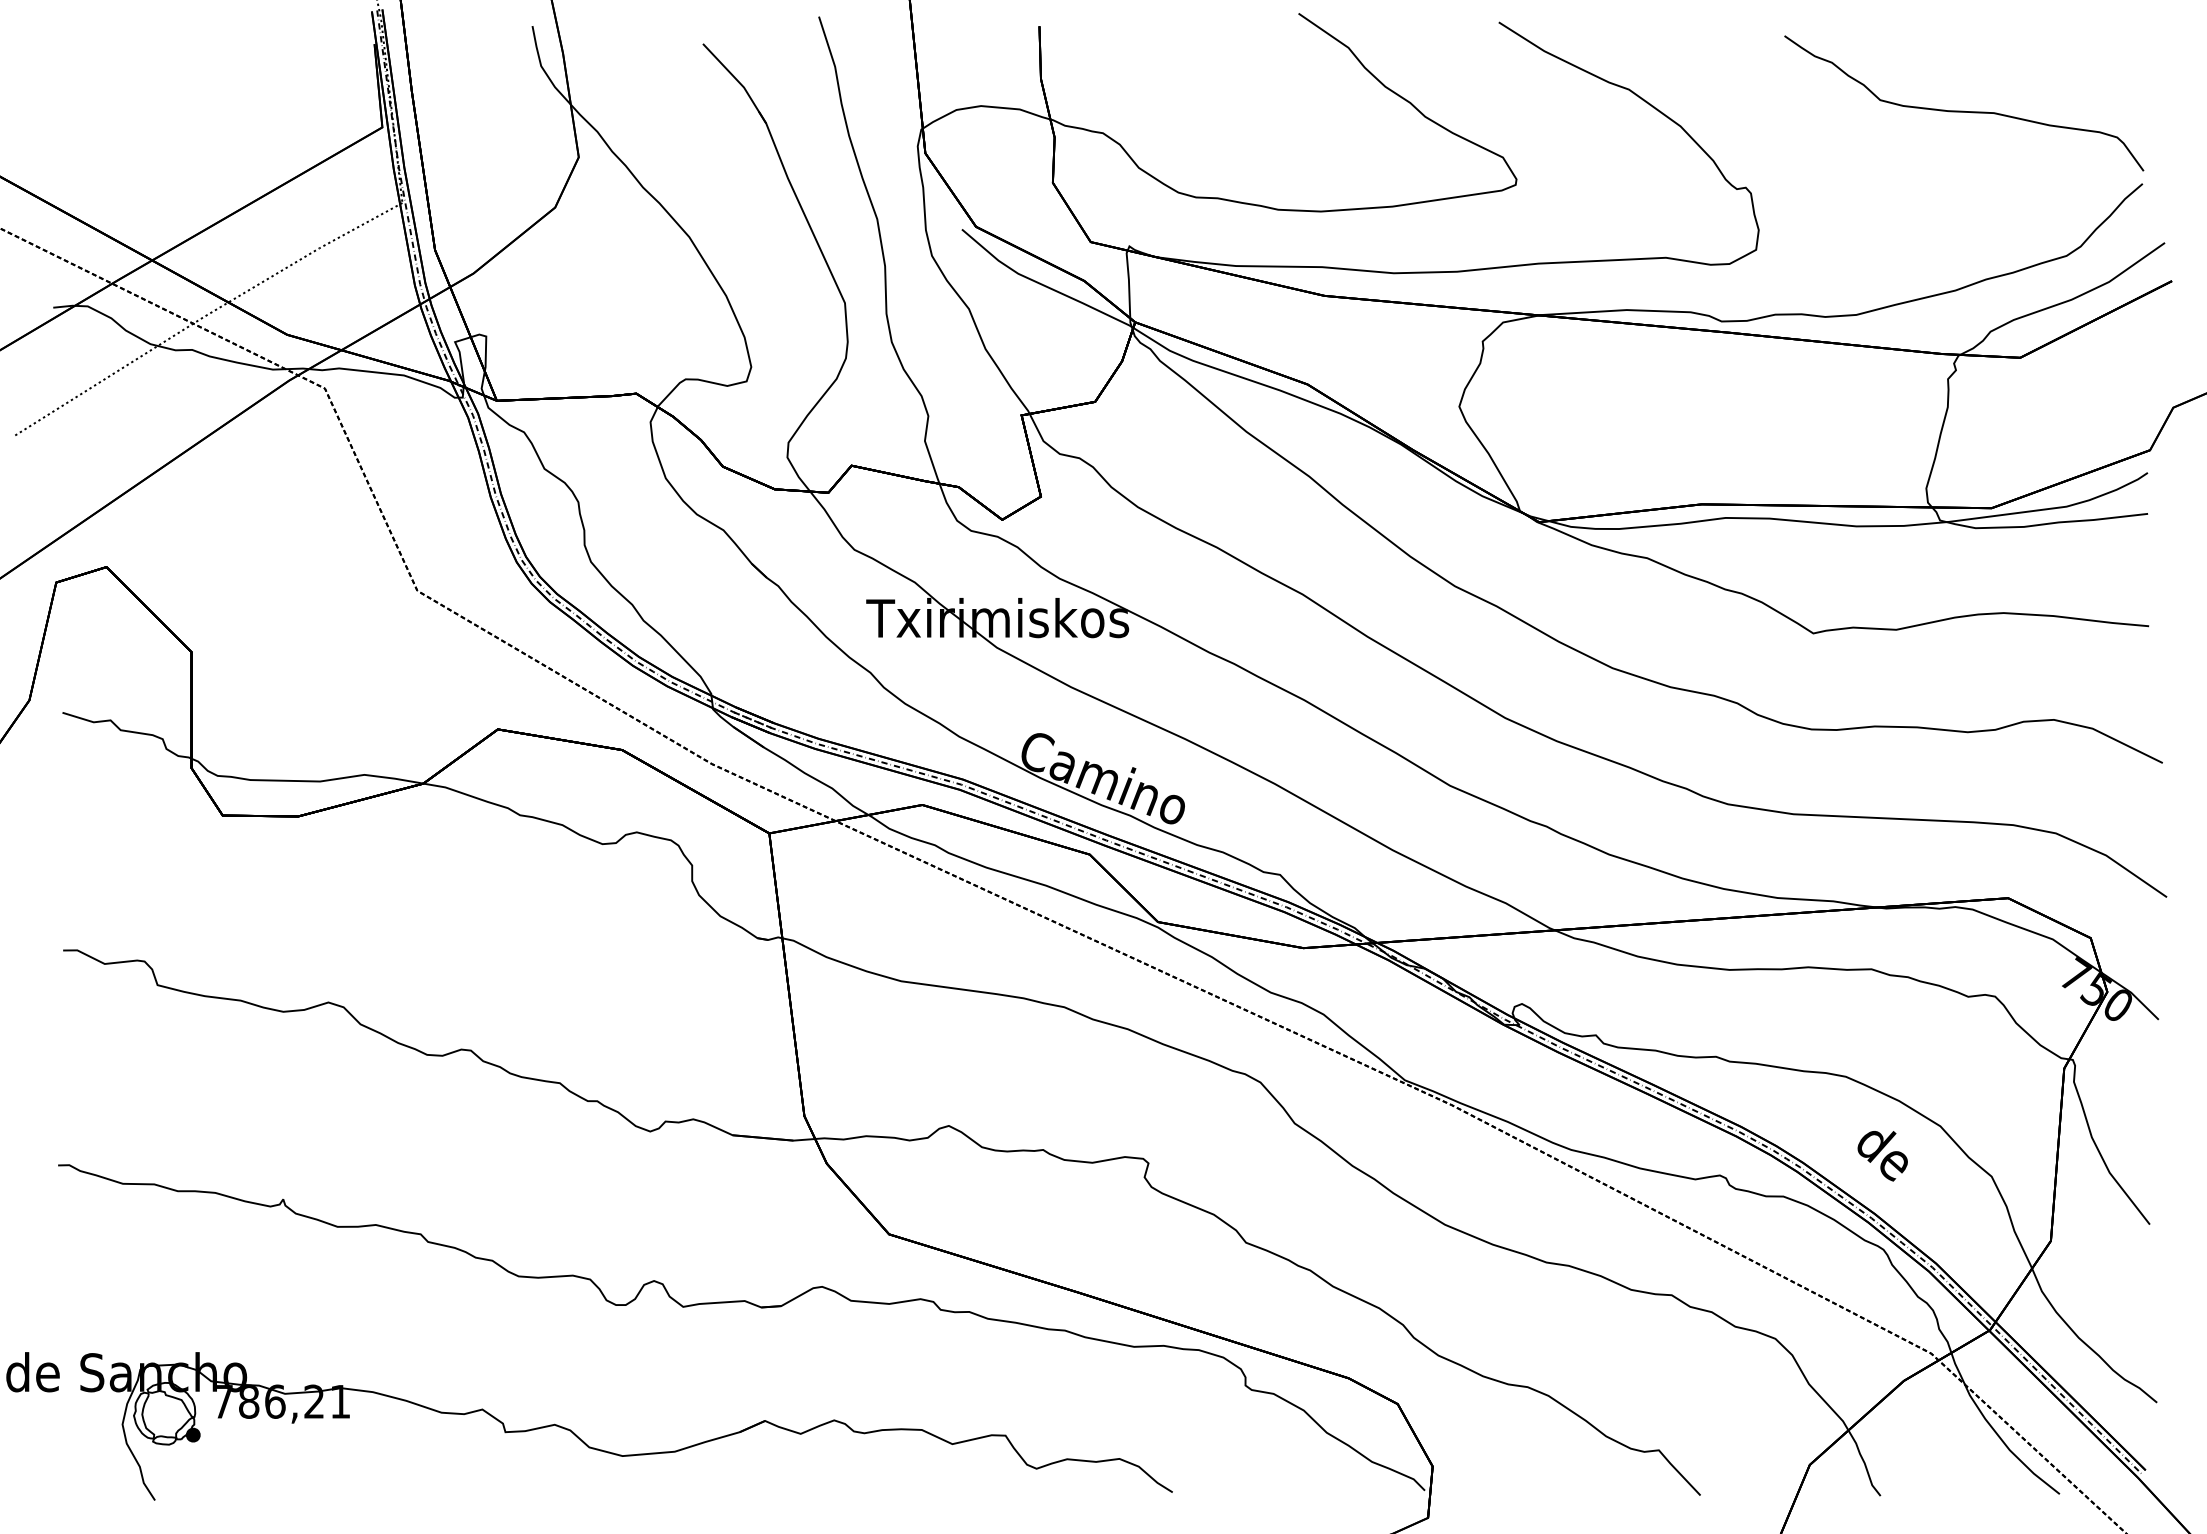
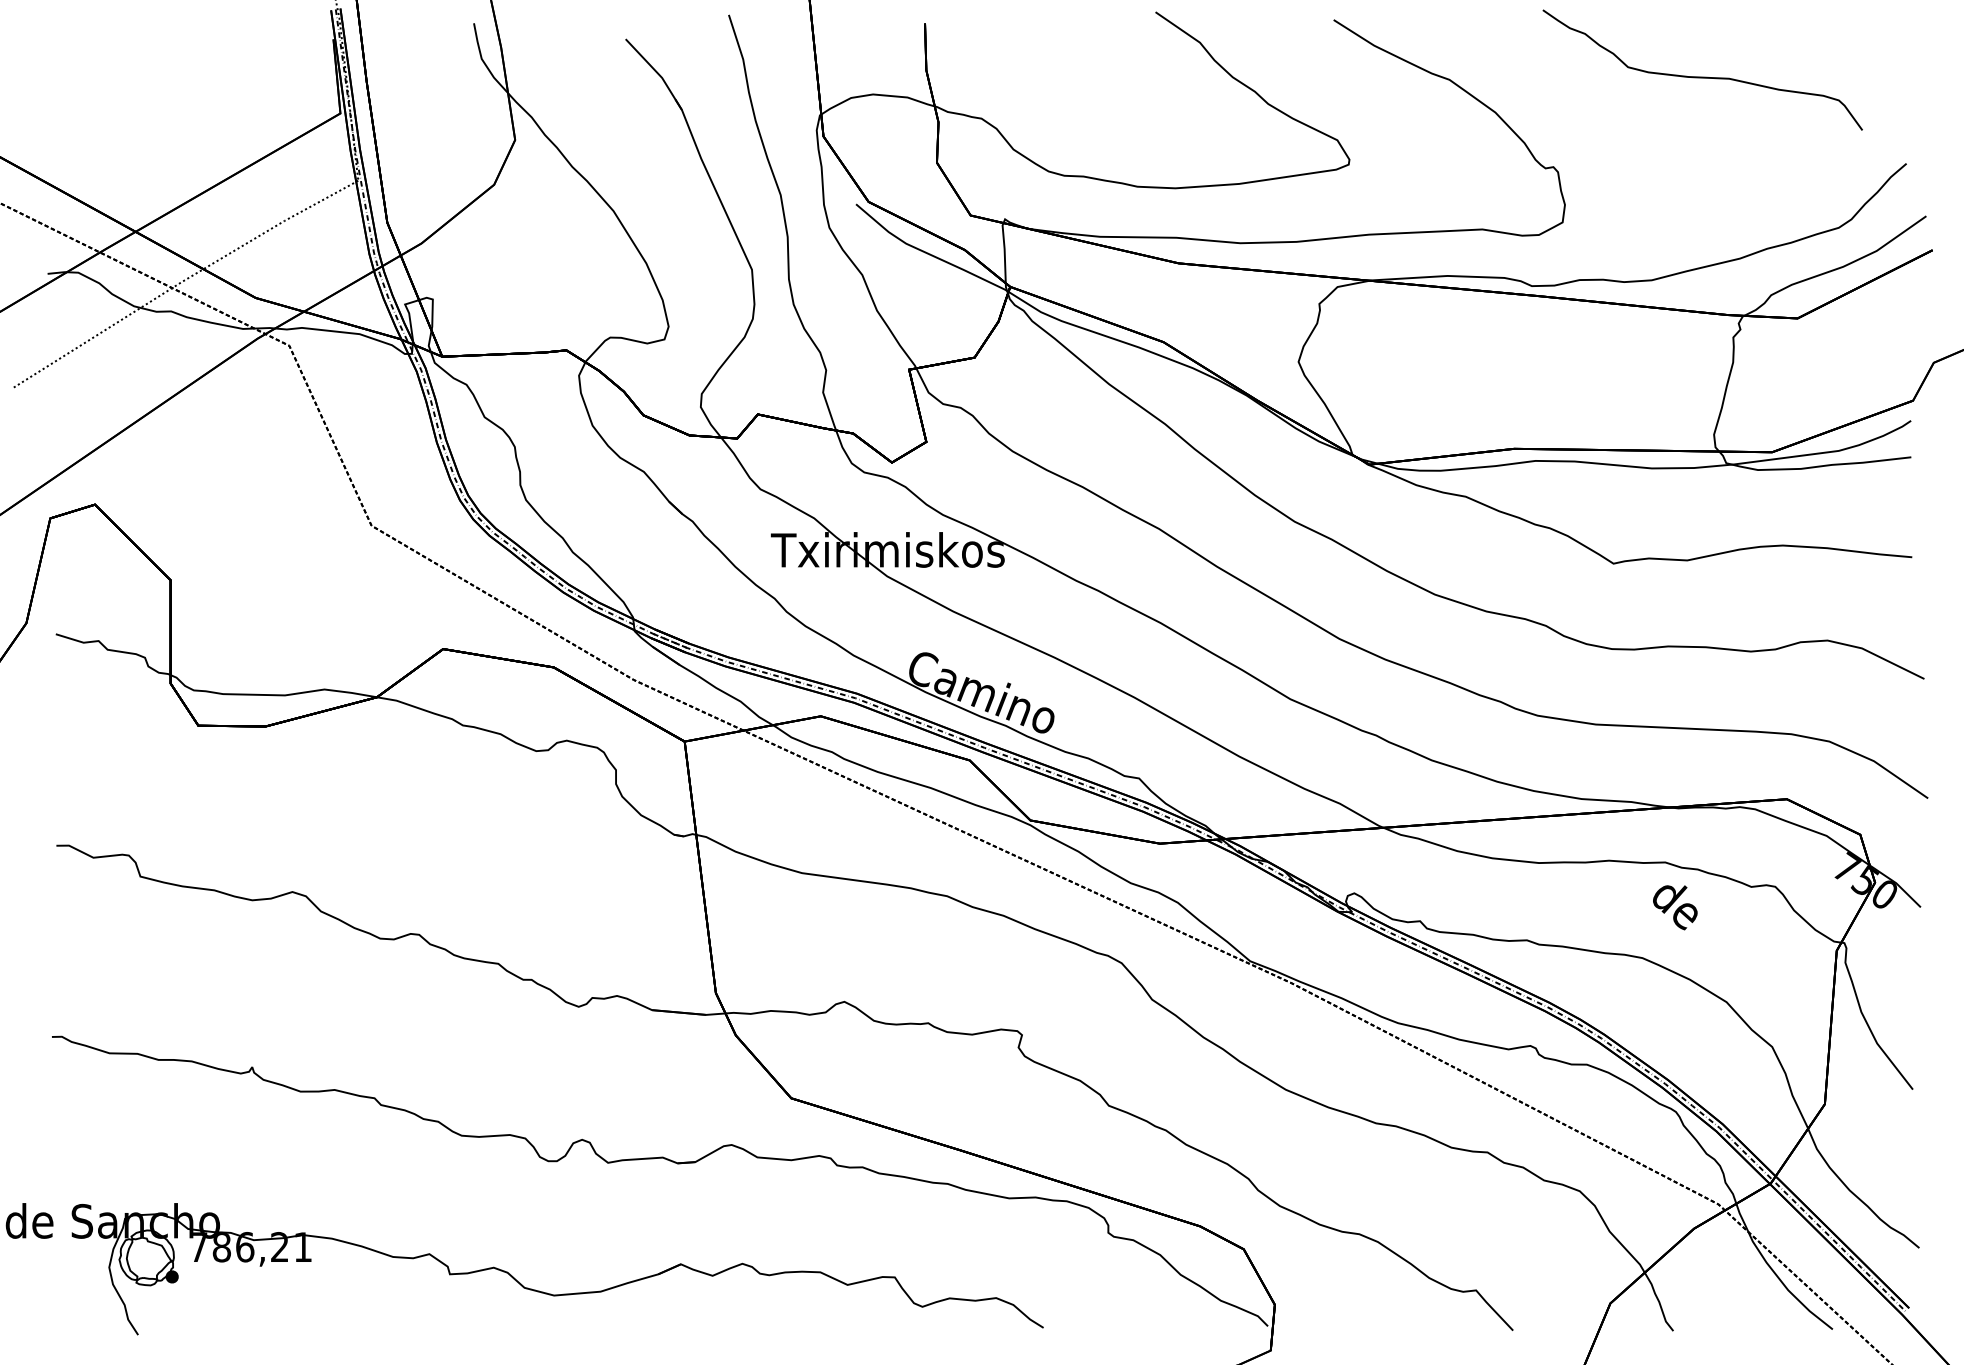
curve: (1963, 110) -> (1702, 76), moved
text: (1882, 1155) -> (1675, 907), moved

